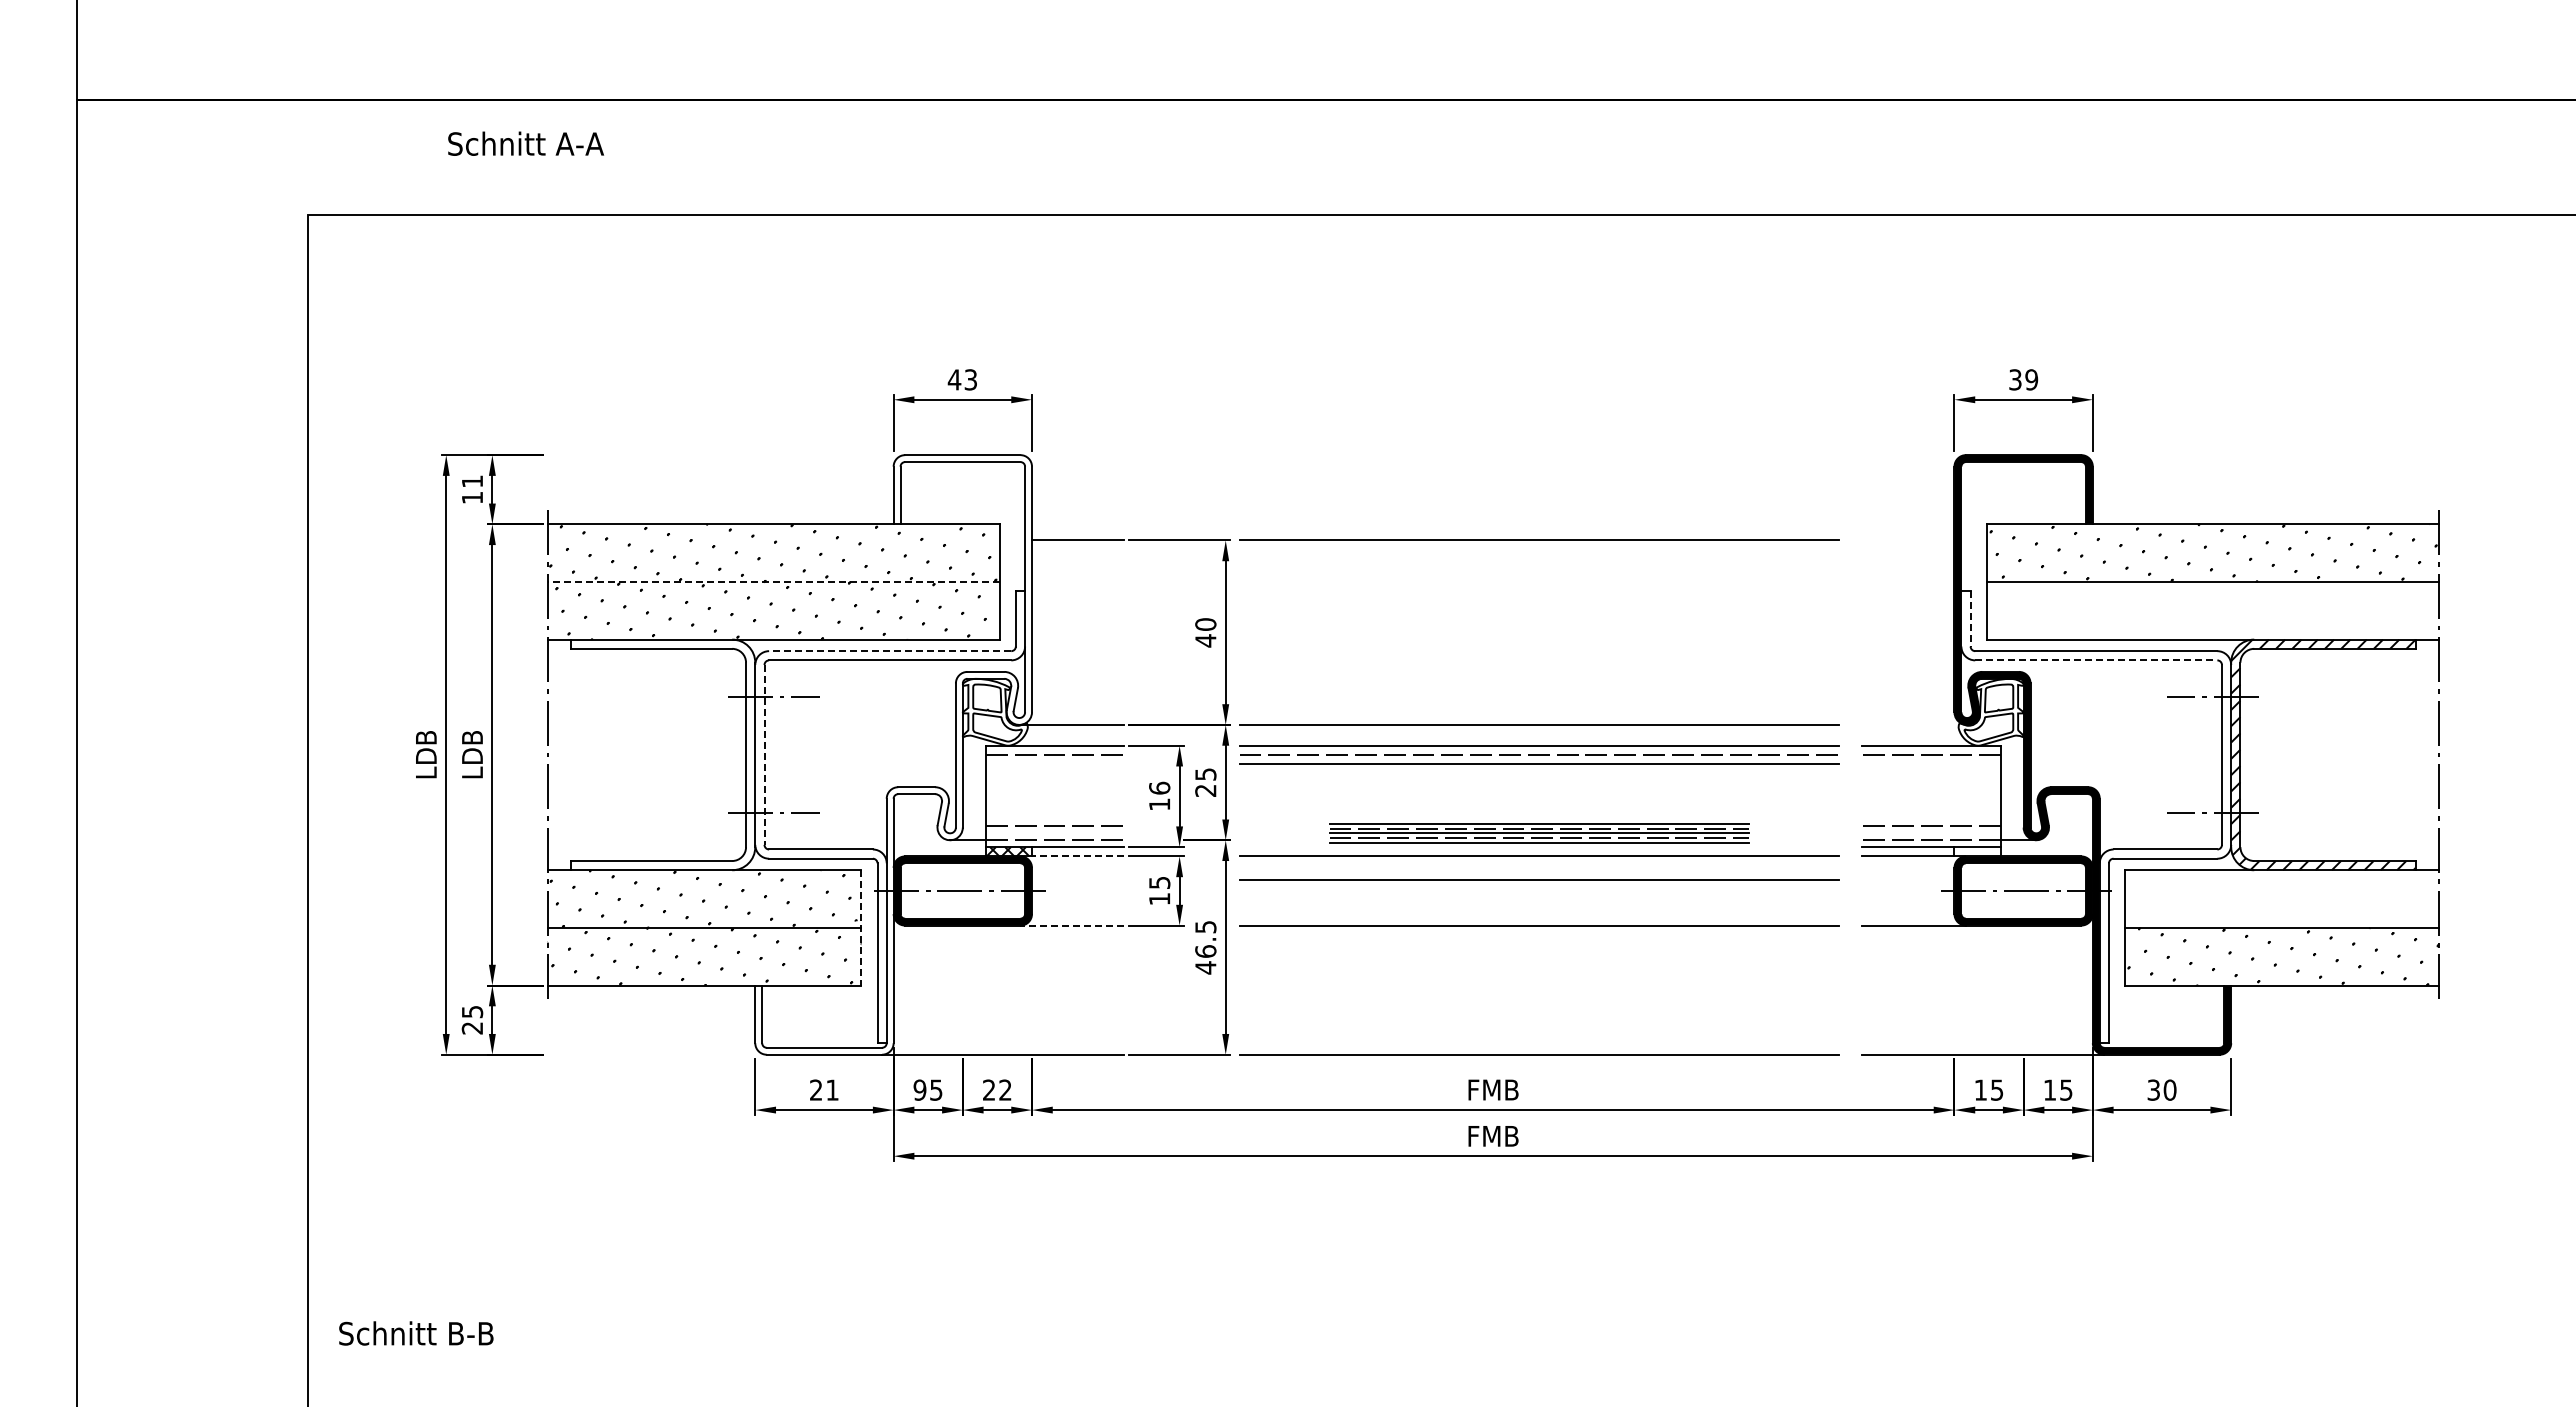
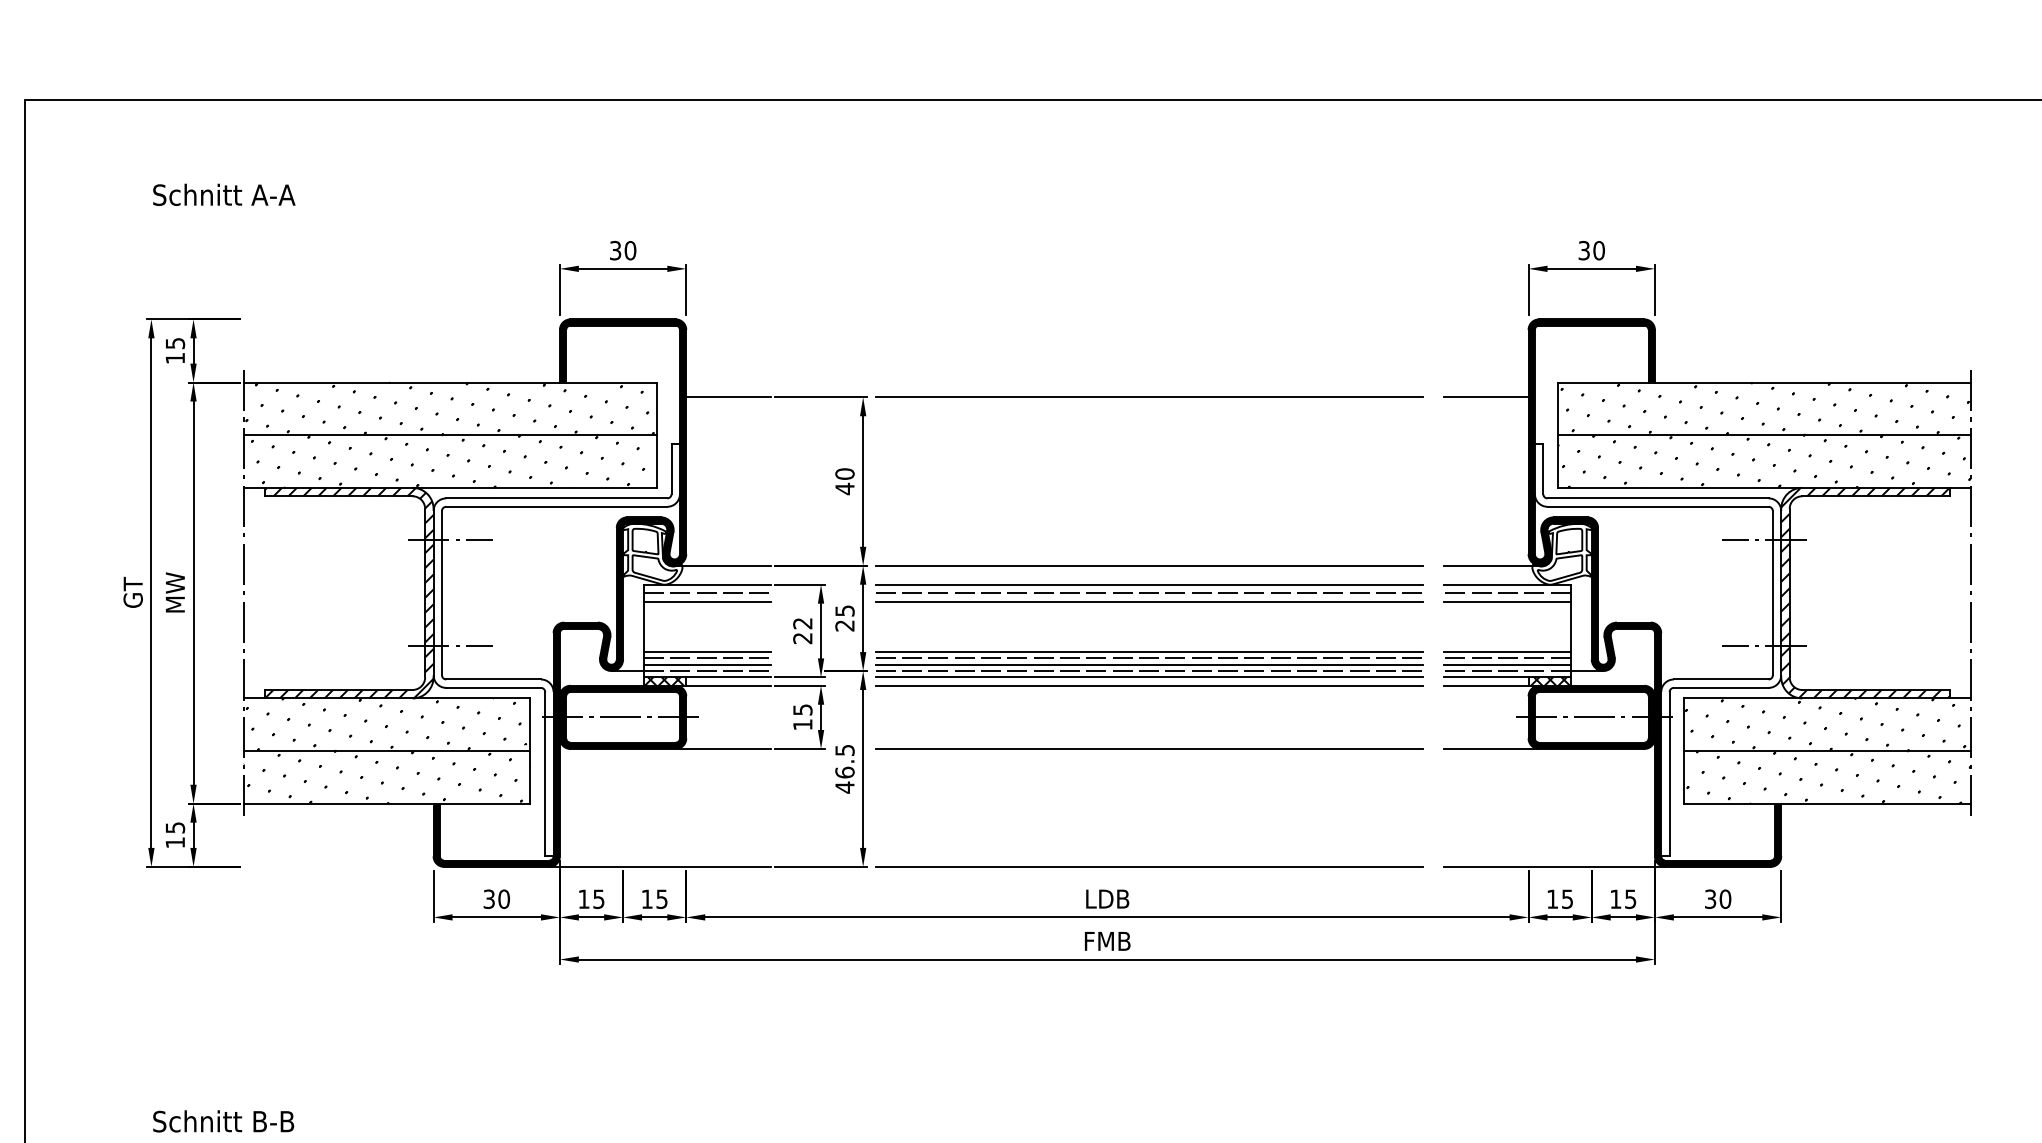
text: (525, 143) -> (223, 194), moved
text: (962, 379) -> (622, 250), 43 -> 30
text: (2031, 379) -> (1598, 250), 39 -> 30
text: (472, 481) -> (175, 343), 11 -> 15
line: (1908, 540) -> (1486, 397), added
line: (773, 581) -> (450, 434), dashed -> solid
hatch: (2212, 610) -> (1764, 461), added
line: (1970, 618) -> (1543, 468), dashed -> solid
line: (889, 651) -> (556, 498), dashed -> solid
line: (2096, 660) -> (1658, 506), dashed -> solid
line: (1914, 724) -> (1492, 565), added
text: (425, 754) -> (132, 592), LDB -> GT
text: (472, 754) -> (175, 592), LDB -> MW
hatch: (662, 754) -> (348, 592), added
line: (764, 754) -> (442, 592), dashed -> solid
fill: (893, 754) -> (559, 592), added
line: (1054, 764) -> (706, 601), added
line: (1931, 764) -> (1507, 601), added
text: (1159, 795) -> (802, 630), 16 -> 22
line: (1054, 819) -> (706, 652), added
line: (1931, 819) -> (1507, 652), added
line: (1054, 833) -> (706, 664), added
part: (1539, 833) -> (1149, 664), size x1.43
line: (1931, 833) -> (1507, 664), added
hatch: (1976, 851) -> (1548, 681), added
line: (1077, 856) -> (727, 685), dashed -> solid
line: (1539, 879) -> (1149, 706), removed
hatch: (2279, 898) -> (1825, 724), added
line: (1072, 925) -> (723, 748), dashed -> solid
line: (861, 927) -> (530, 750), dashed -> solid
text: (471, 1028) -> (174, 842), 25 -> 15
text: (824, 1089) -> (496, 898), 21 -> 30
text: (919, 1089) -> (583, 898), 95 -> 15
text: (997, 1089) -> (654, 898), 22 -> 15
text: (1493, 1089) -> (1107, 898), FMB -> LDB
text: (416, 1333) -> (223, 1121), moved

